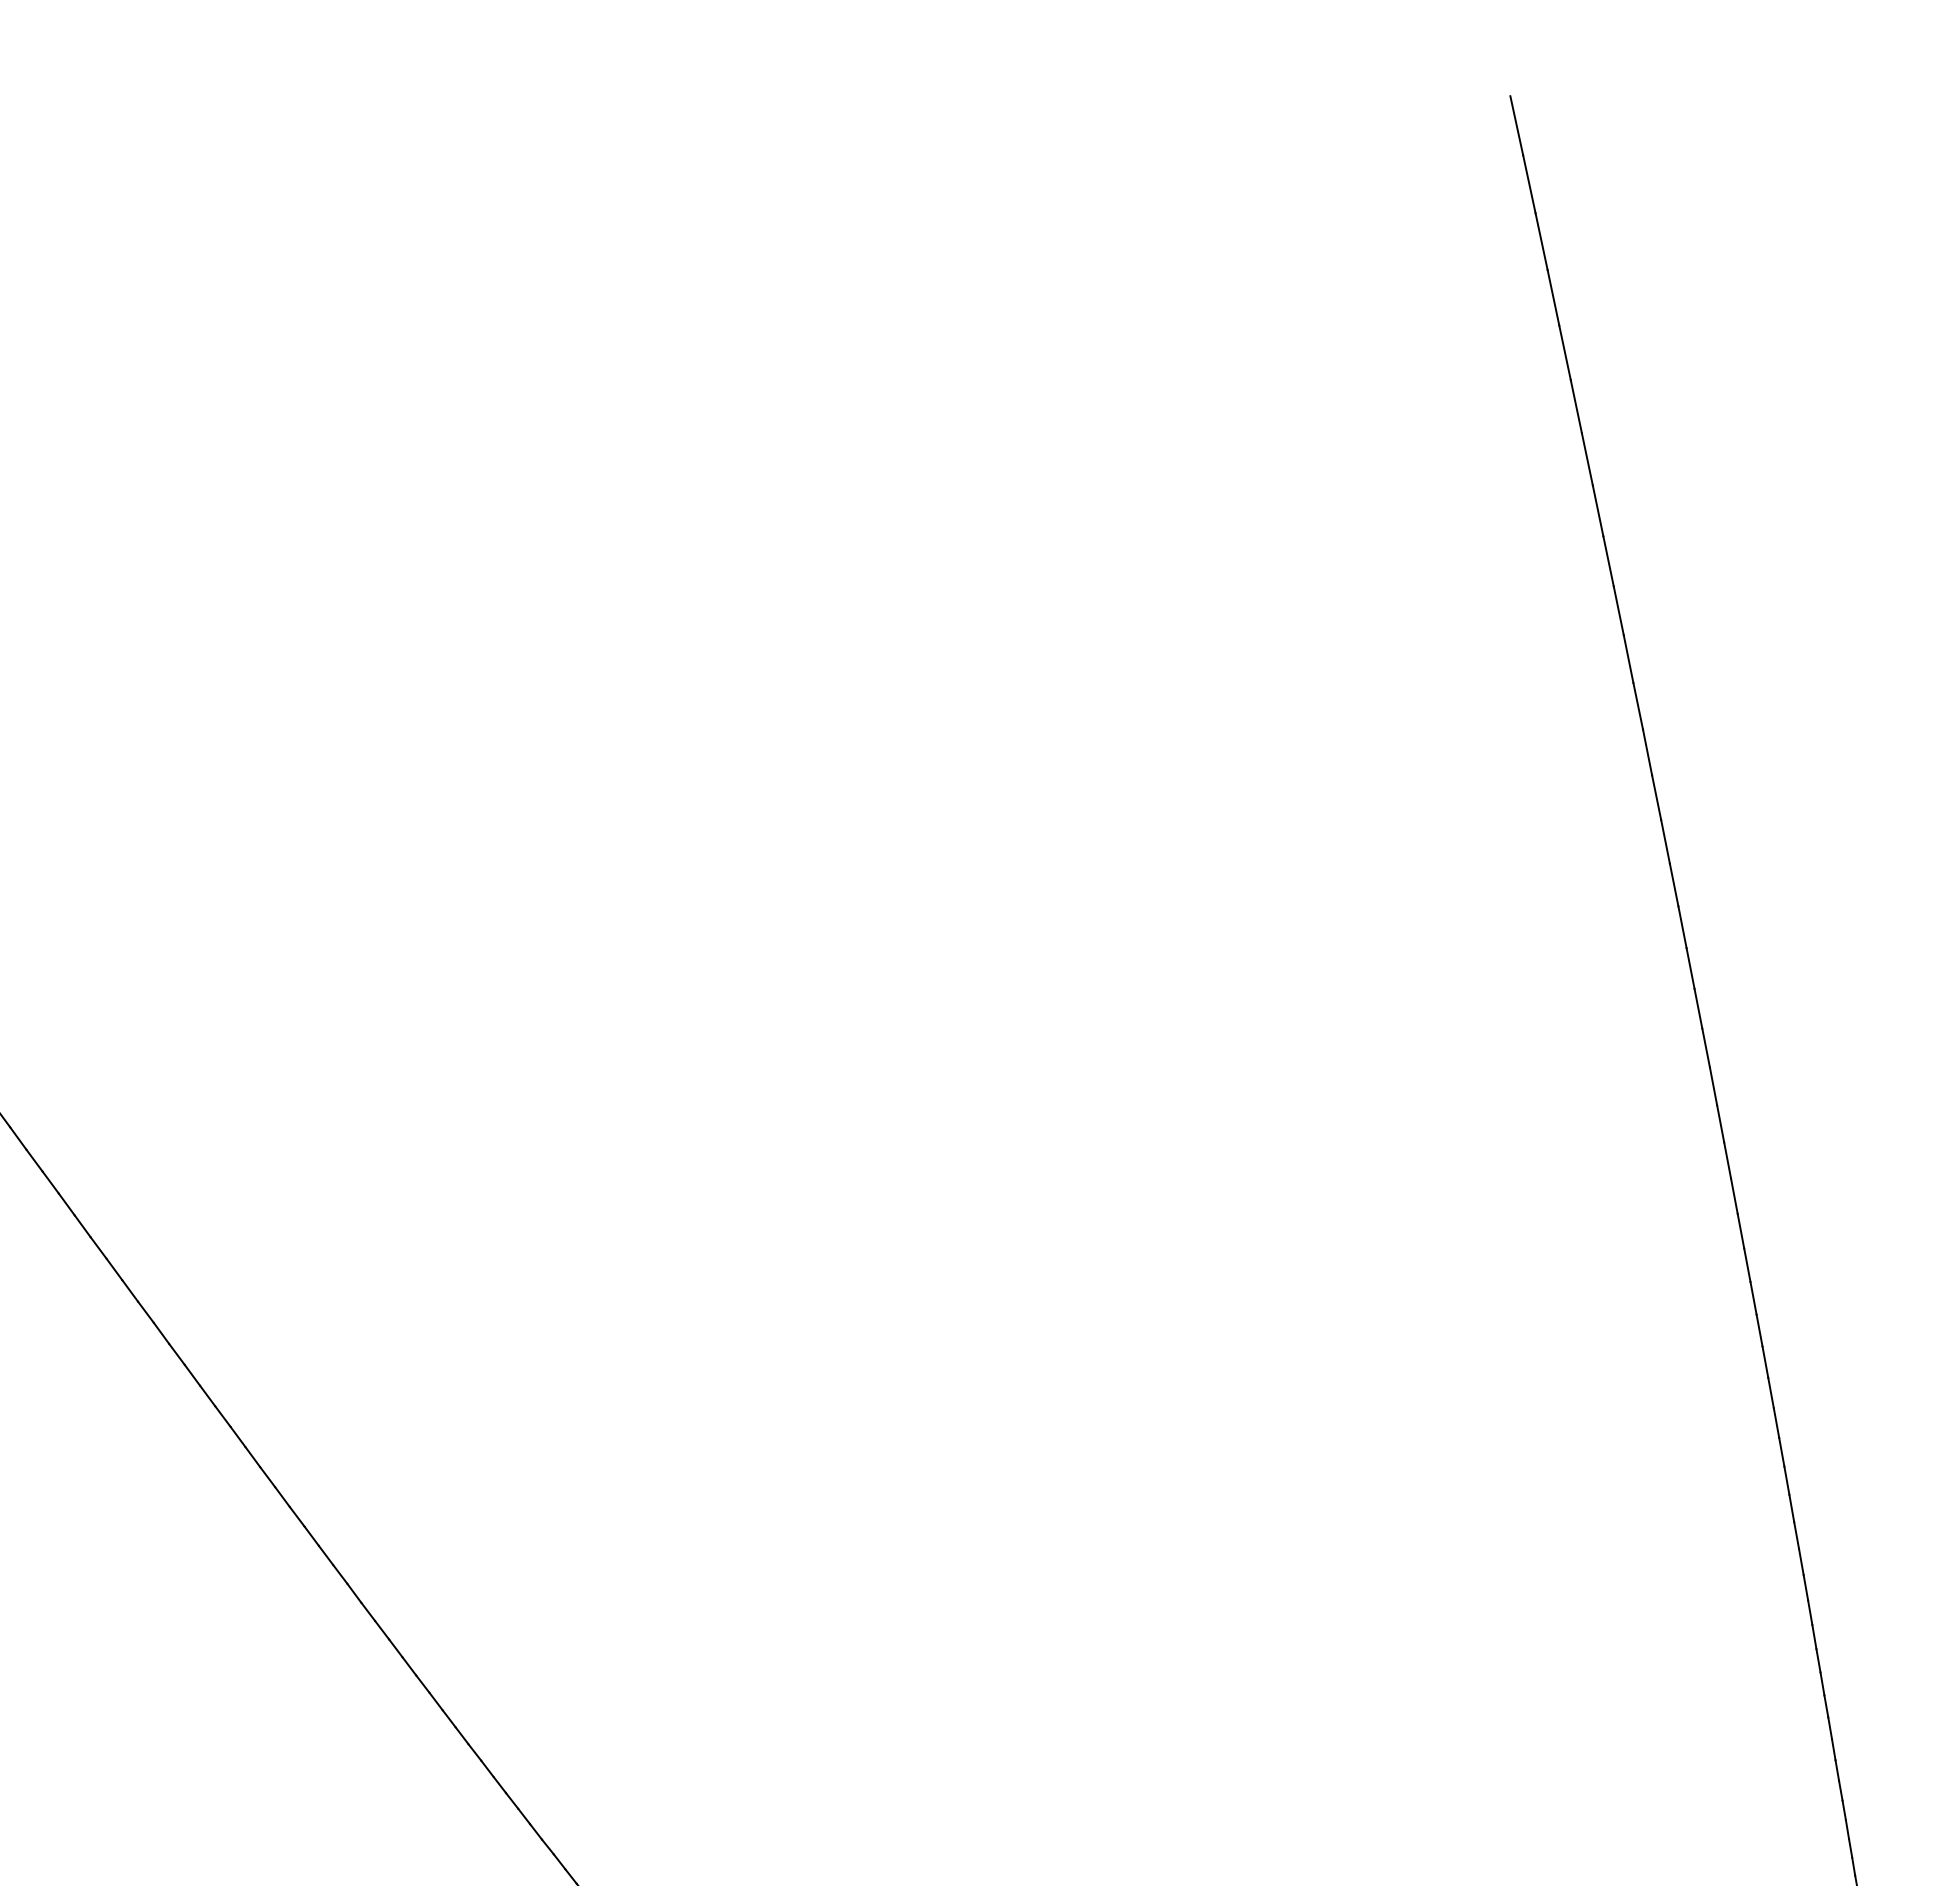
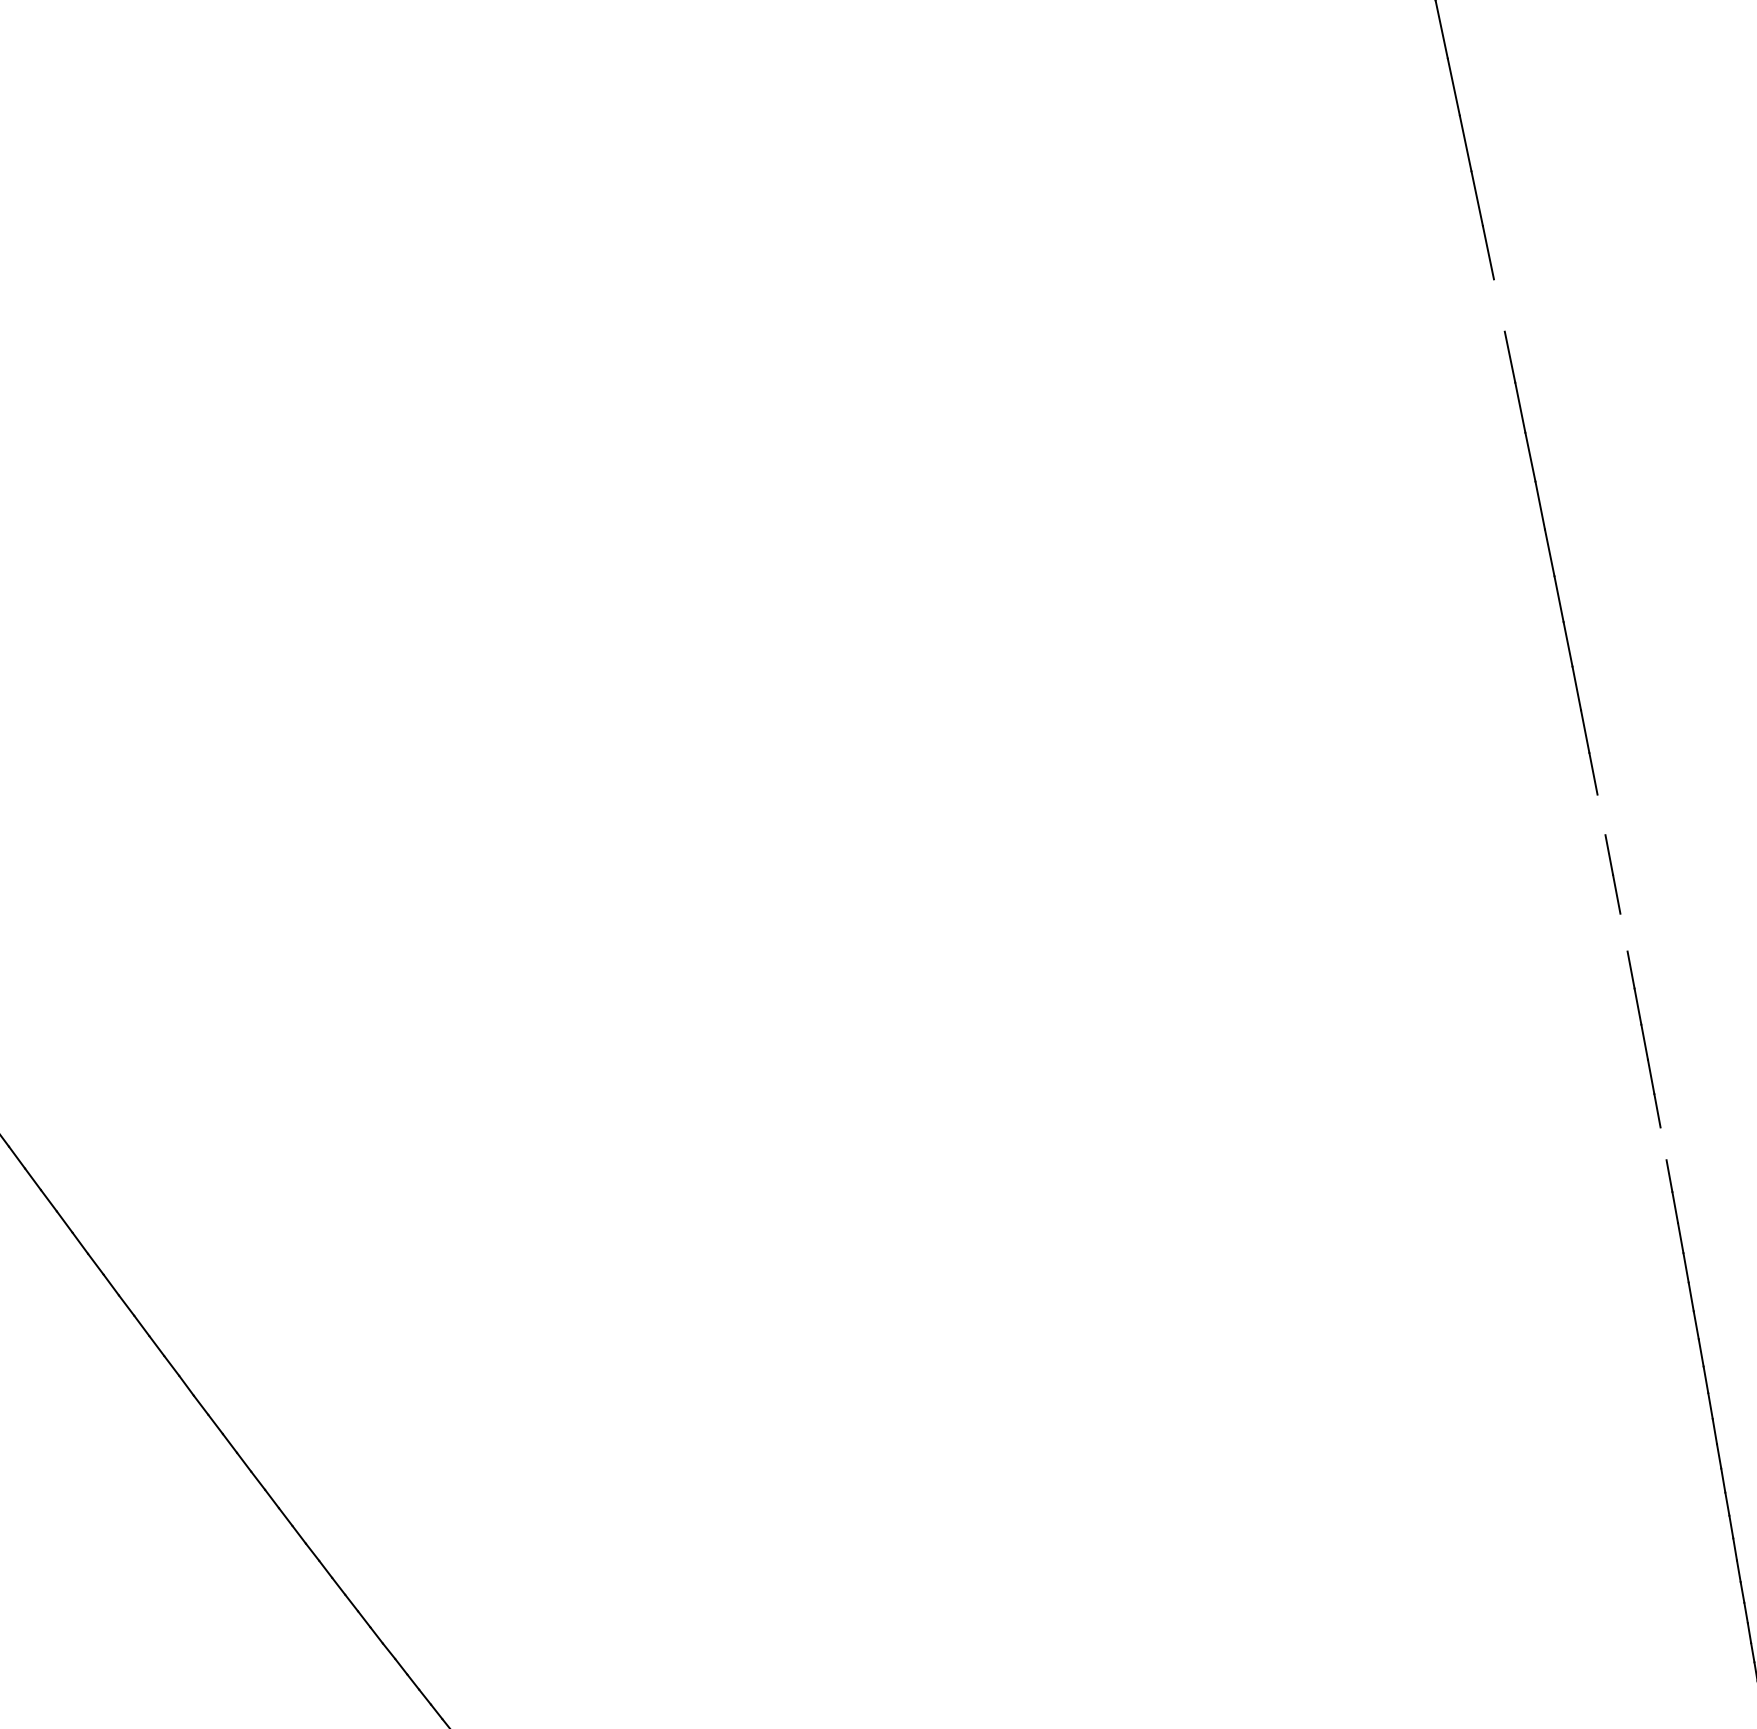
line: (1608, 561) -> (1499, 305), removed
line: (1705, 1047) -> (1600, 814), removed
line: (1727, 1160) -> (1623, 932), removed
line: (1765, 1361) -> (1663, 1143), removed

